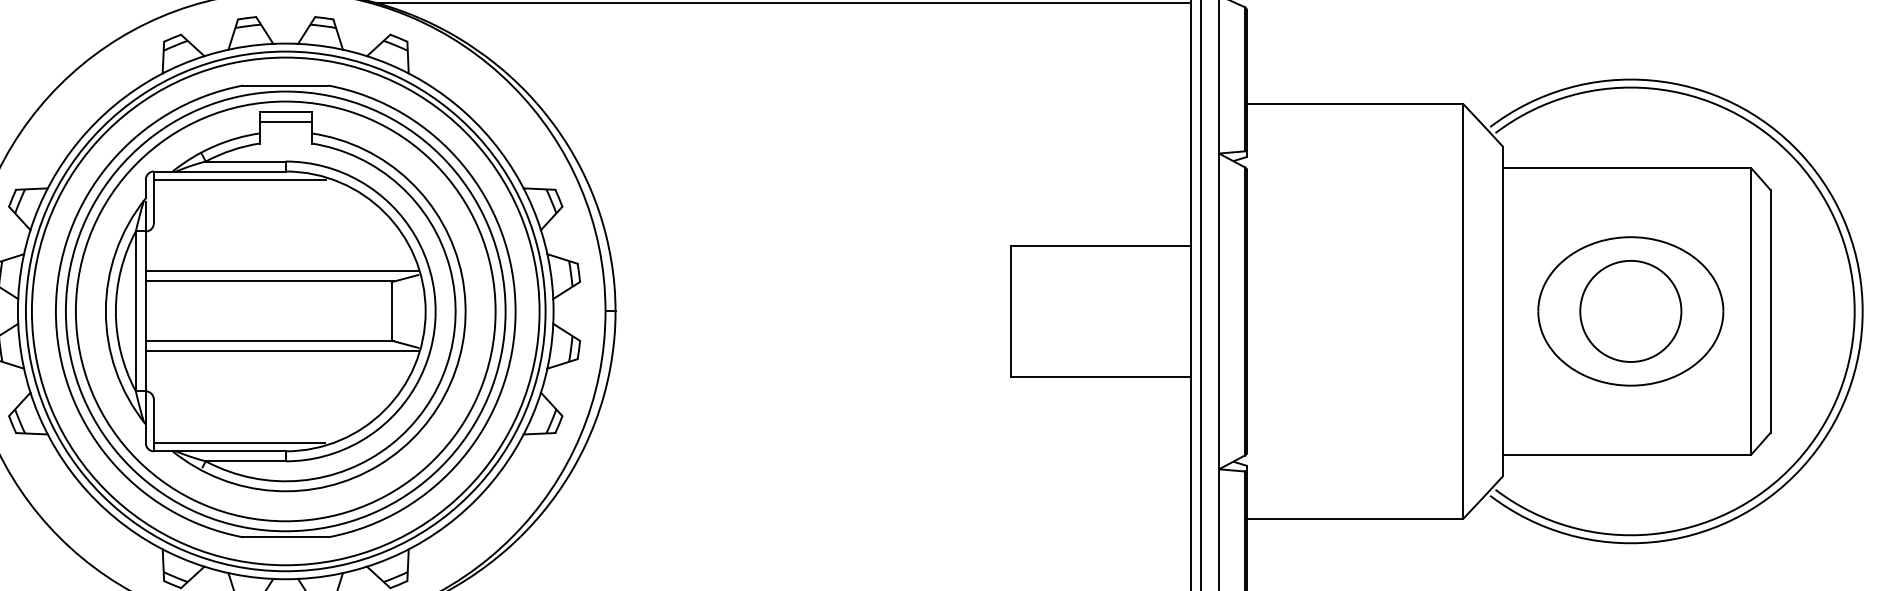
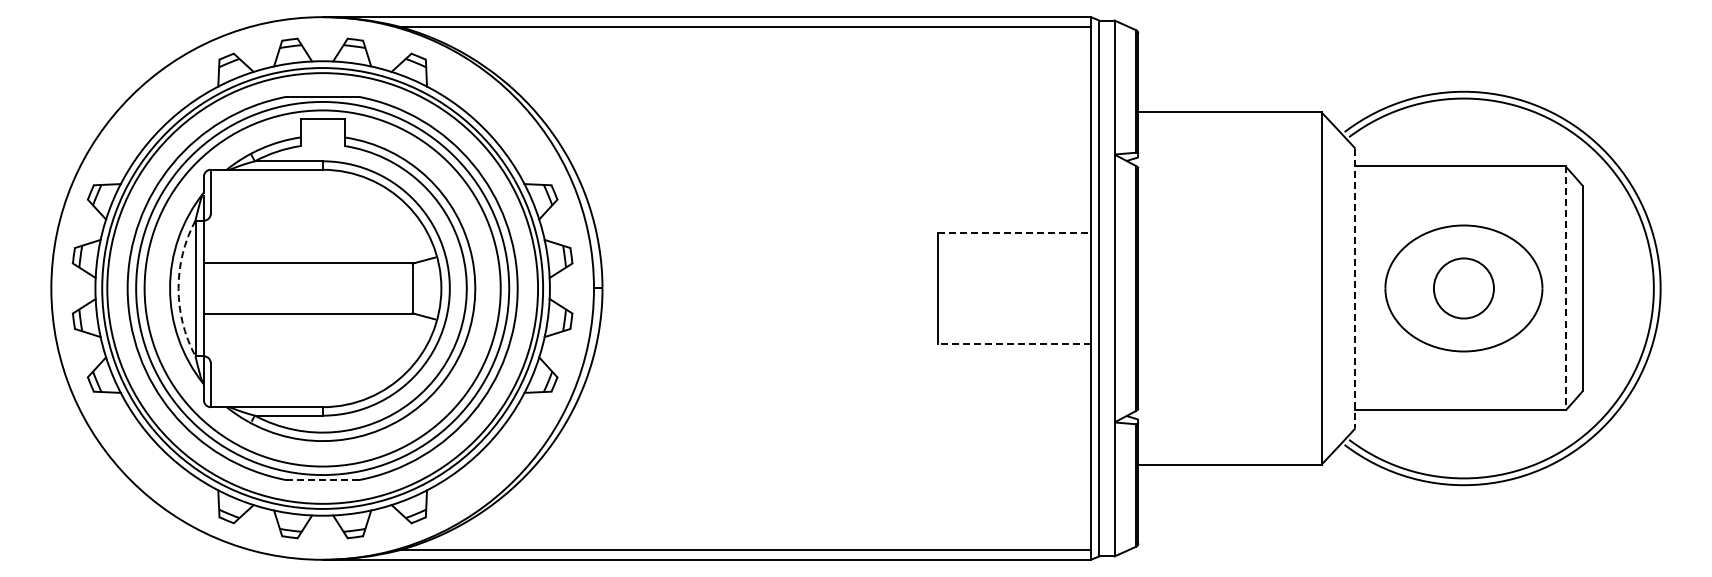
line: (285, 121) -> (322, 127), removed
line: (239, 179) -> (283, 176), removed
line: (1102, 246) -> (1015, 233), solid -> dashed
line: (280, 271) -> (318, 254), removed
arc: (115, 311) -> (178, 288), solid -> dashed
line: (1503, 311) -> (1355, 288), solid -> dashed
circle: (1630, 311) -> (1463, 288), size x0.7
line: (1750, 311) -> (1565, 288), solid -> dashed
line: (280, 351) -> (318, 322), removed
line: (1101, 376) -> (1014, 343), solid -> dashed
line: (239, 443) -> (283, 400), removed
line: (285, 537) -> (322, 480), solid -> dashed

